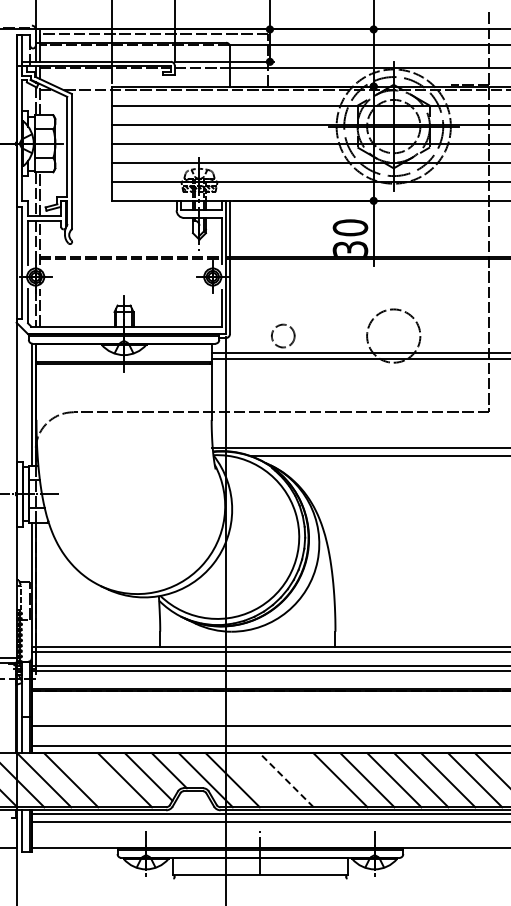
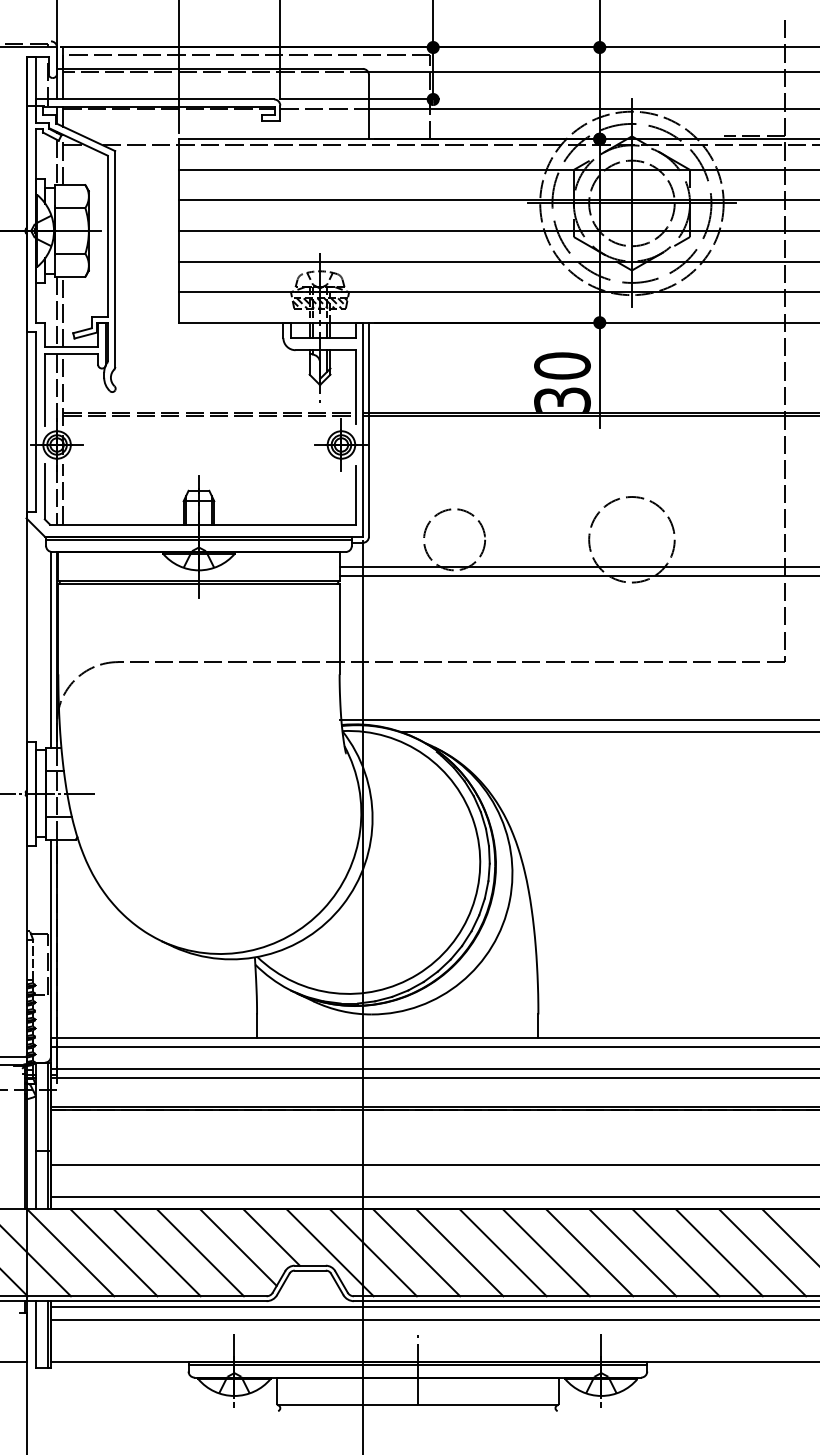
circle: (283, 336) -> (454, 540), size x1.67
line: (286, 779) -> (459, 1251), dashed -> solid
line: (98, 780) -> (157, 1253), added
line: (259, 780) -> (416, 1253), added
line: (313, 780) -> (503, 1253), added

